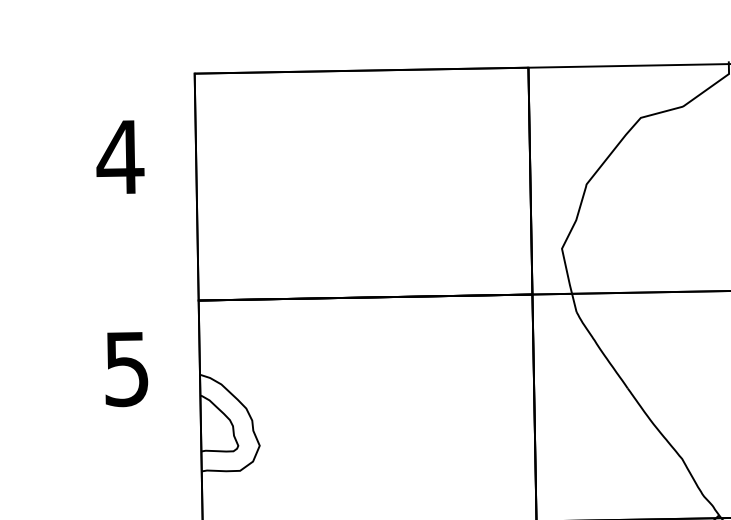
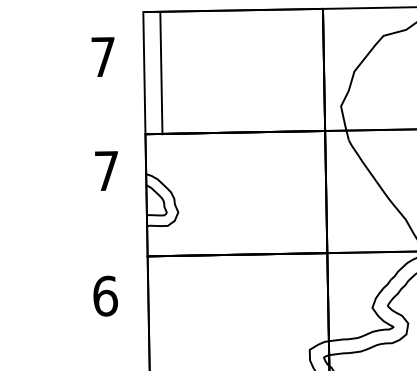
text: (120, 156) -> (103, 56), 4 -> 7
line: (196, 187) -> (161, 73), moved
text: (126, 369) -> (106, 171), 5 -> 7

